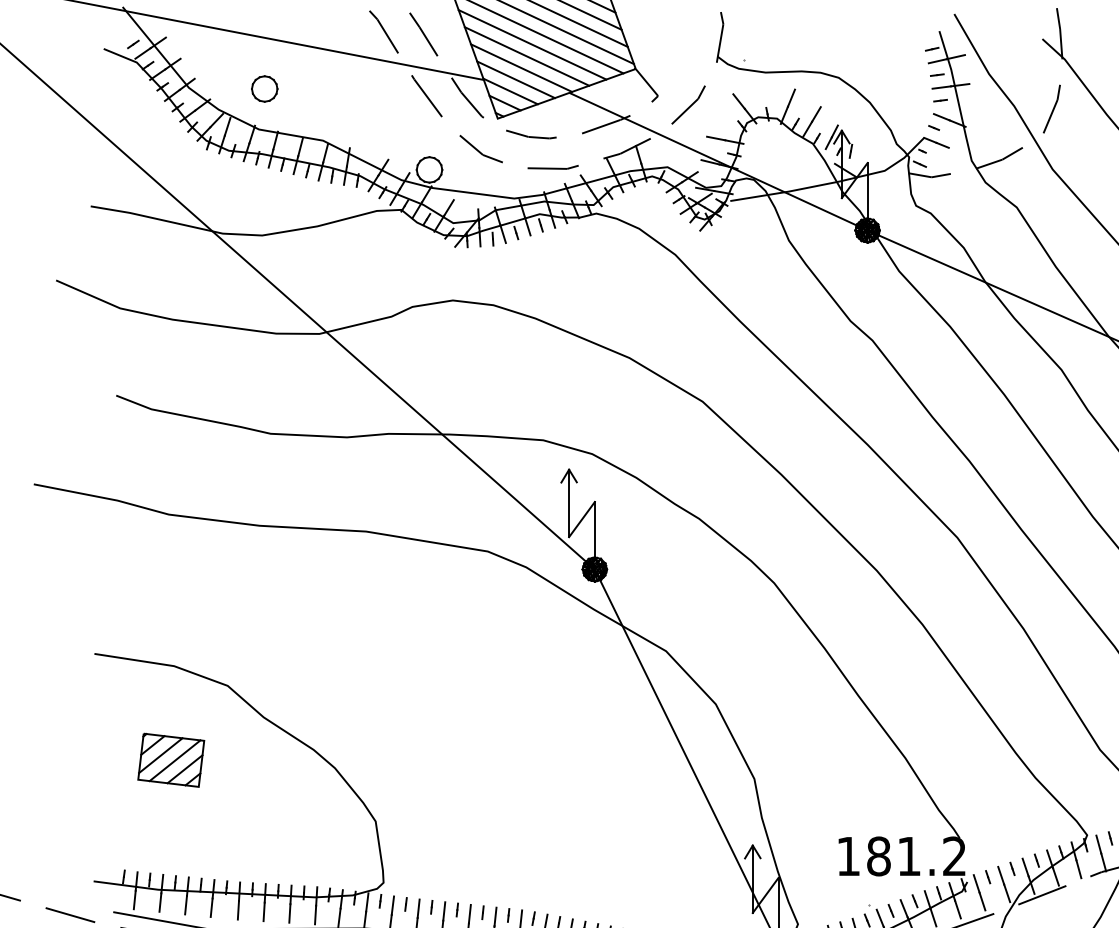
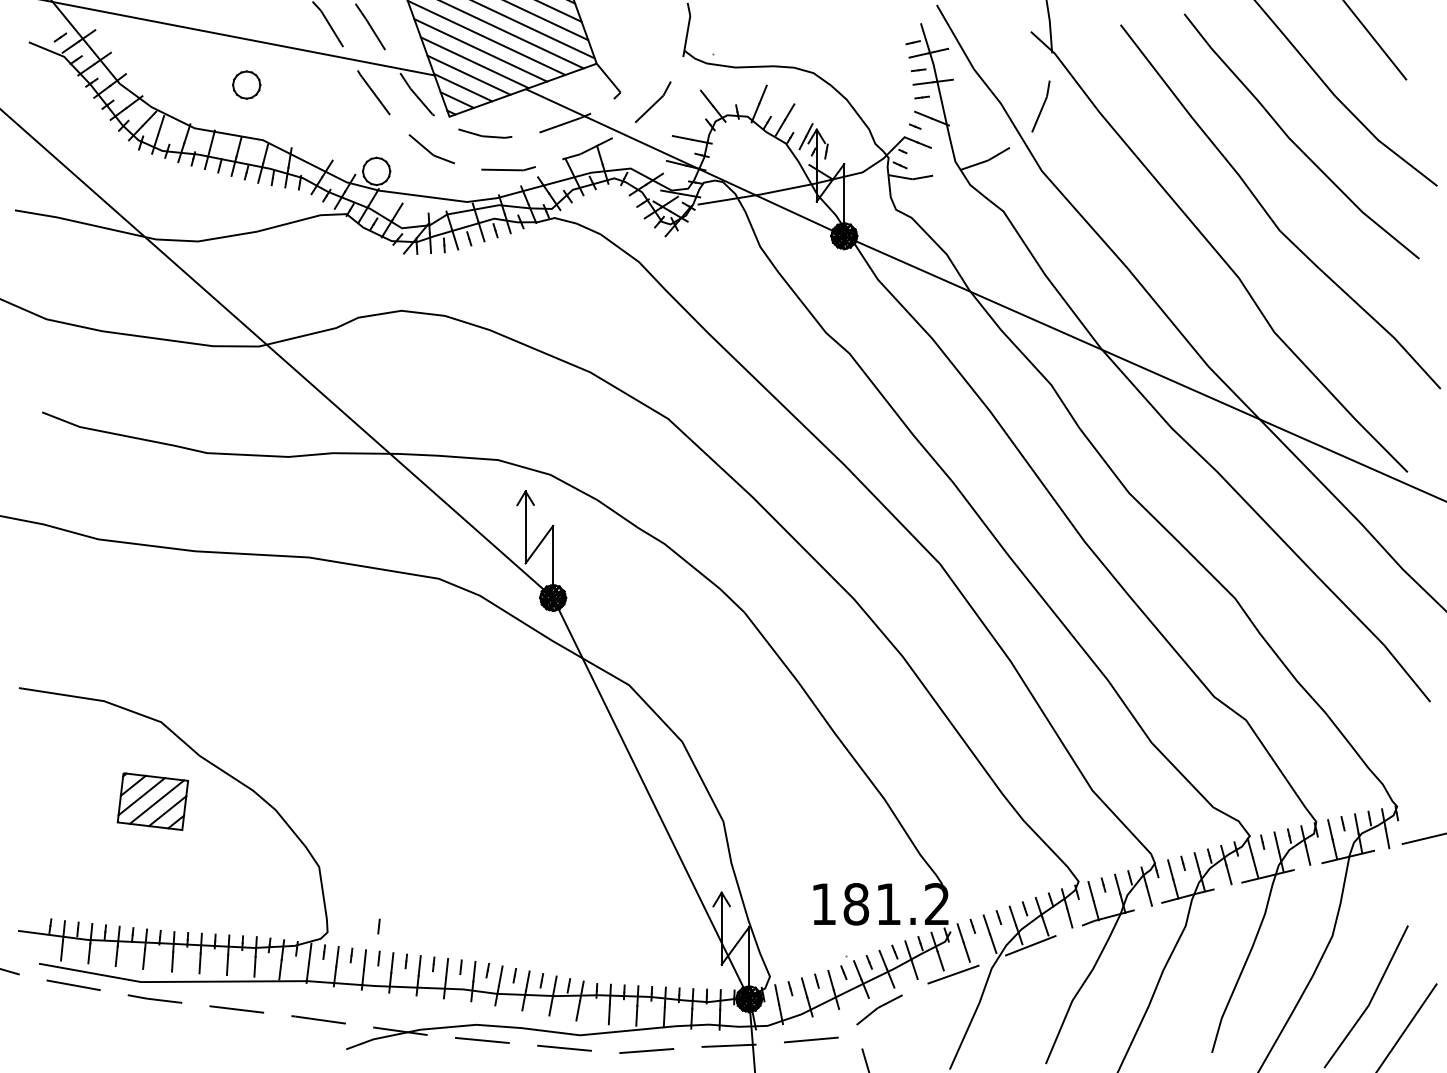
part: (264, 88) -> (246, 84), moved
part: (170, 760) -> (152, 801), moved
line: (431, 877) -> (378, 926), added

